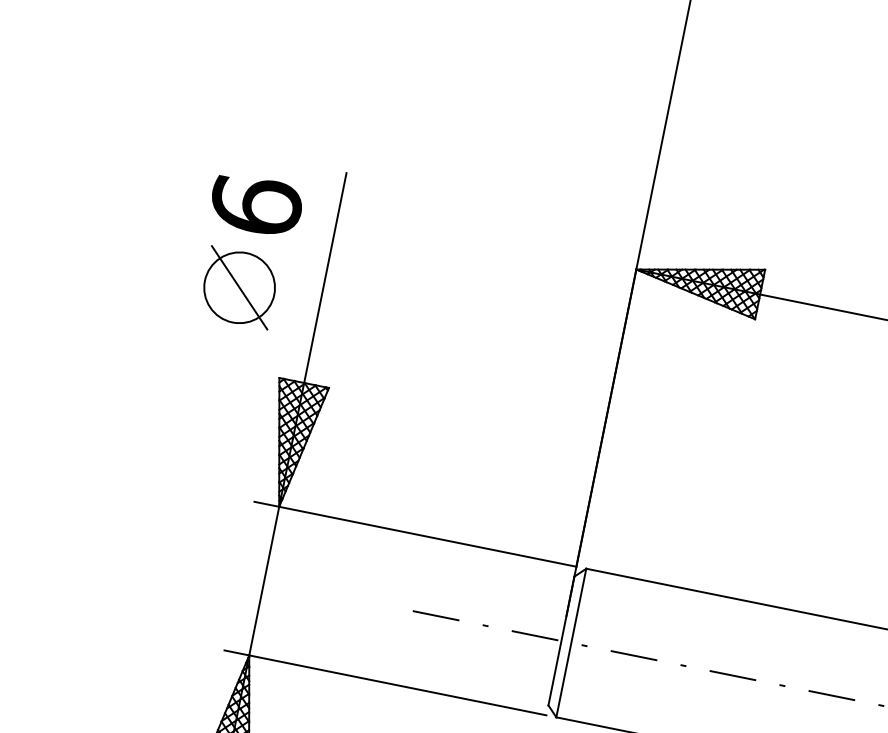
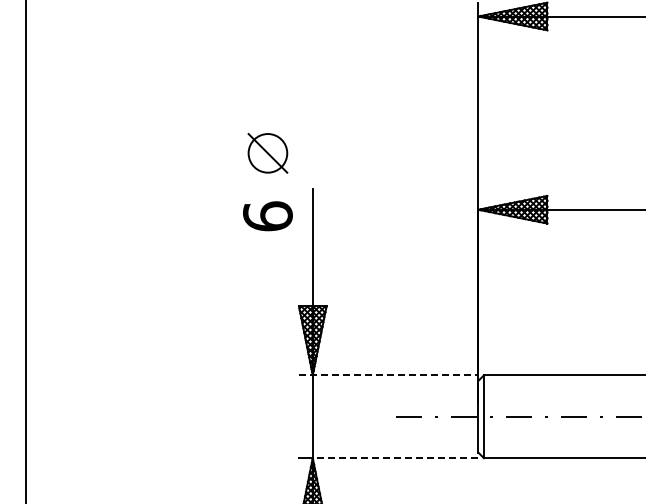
part: (238, 287) -> (267, 153), moved
line: (415, 534) -> (388, 375), solid -> dashed
line: (397, 685) -> (395, 458), solid -> dashed

